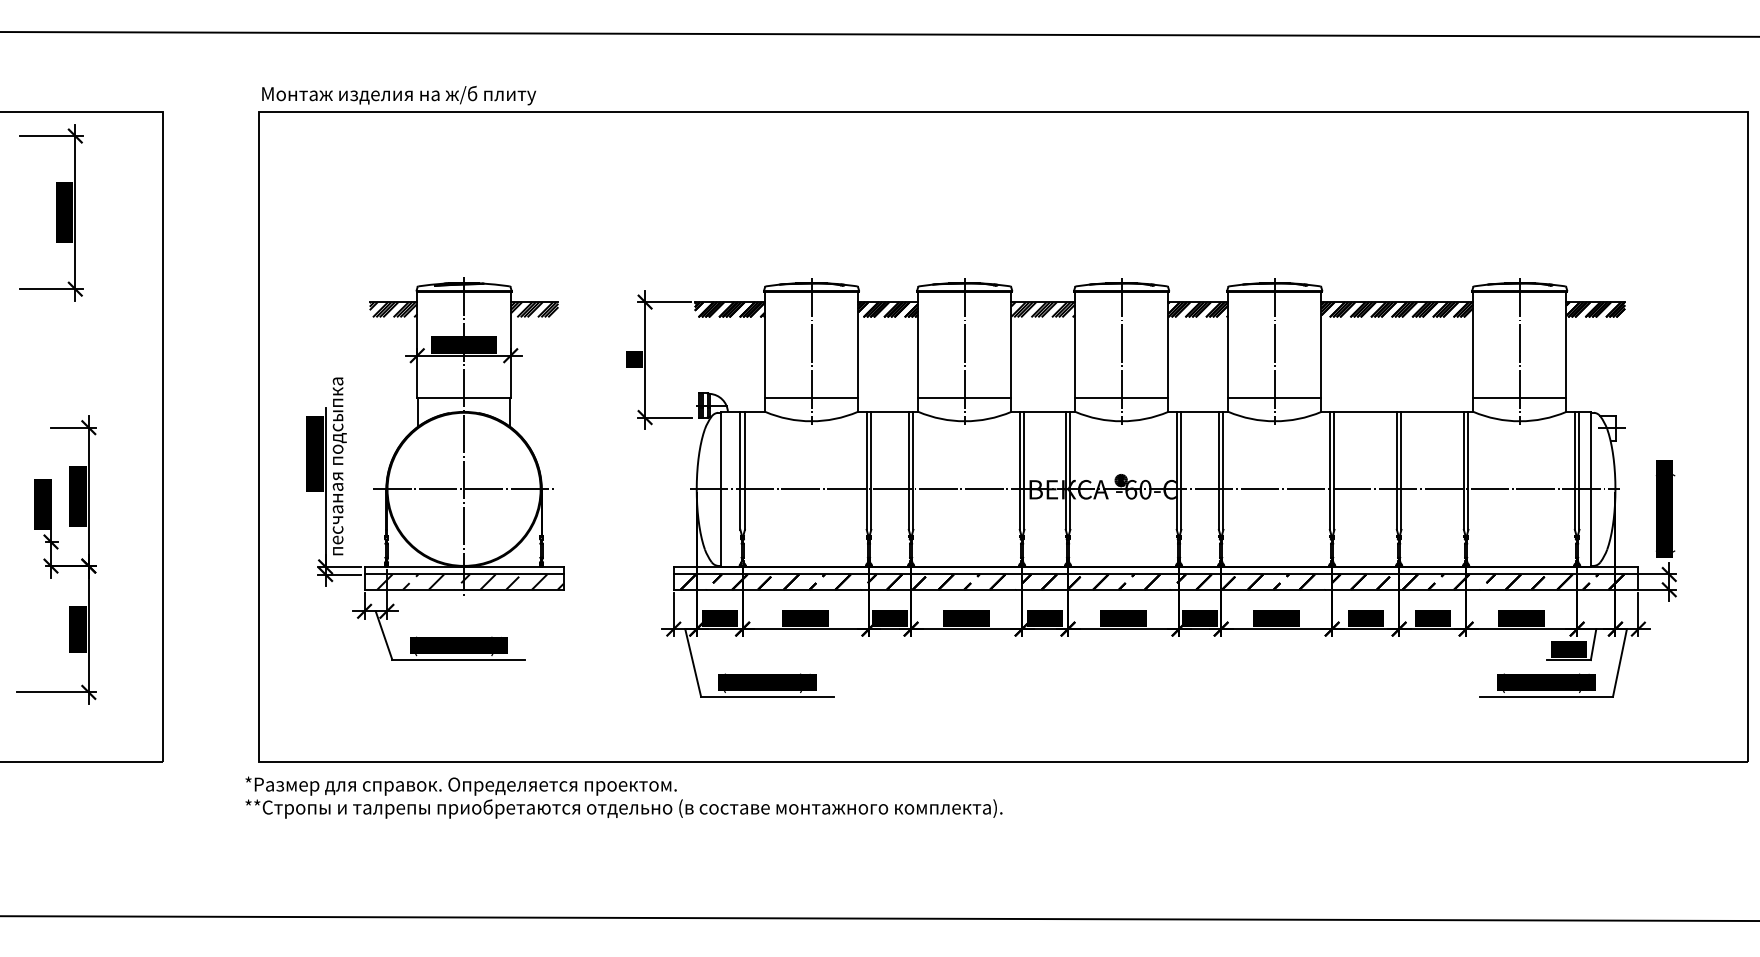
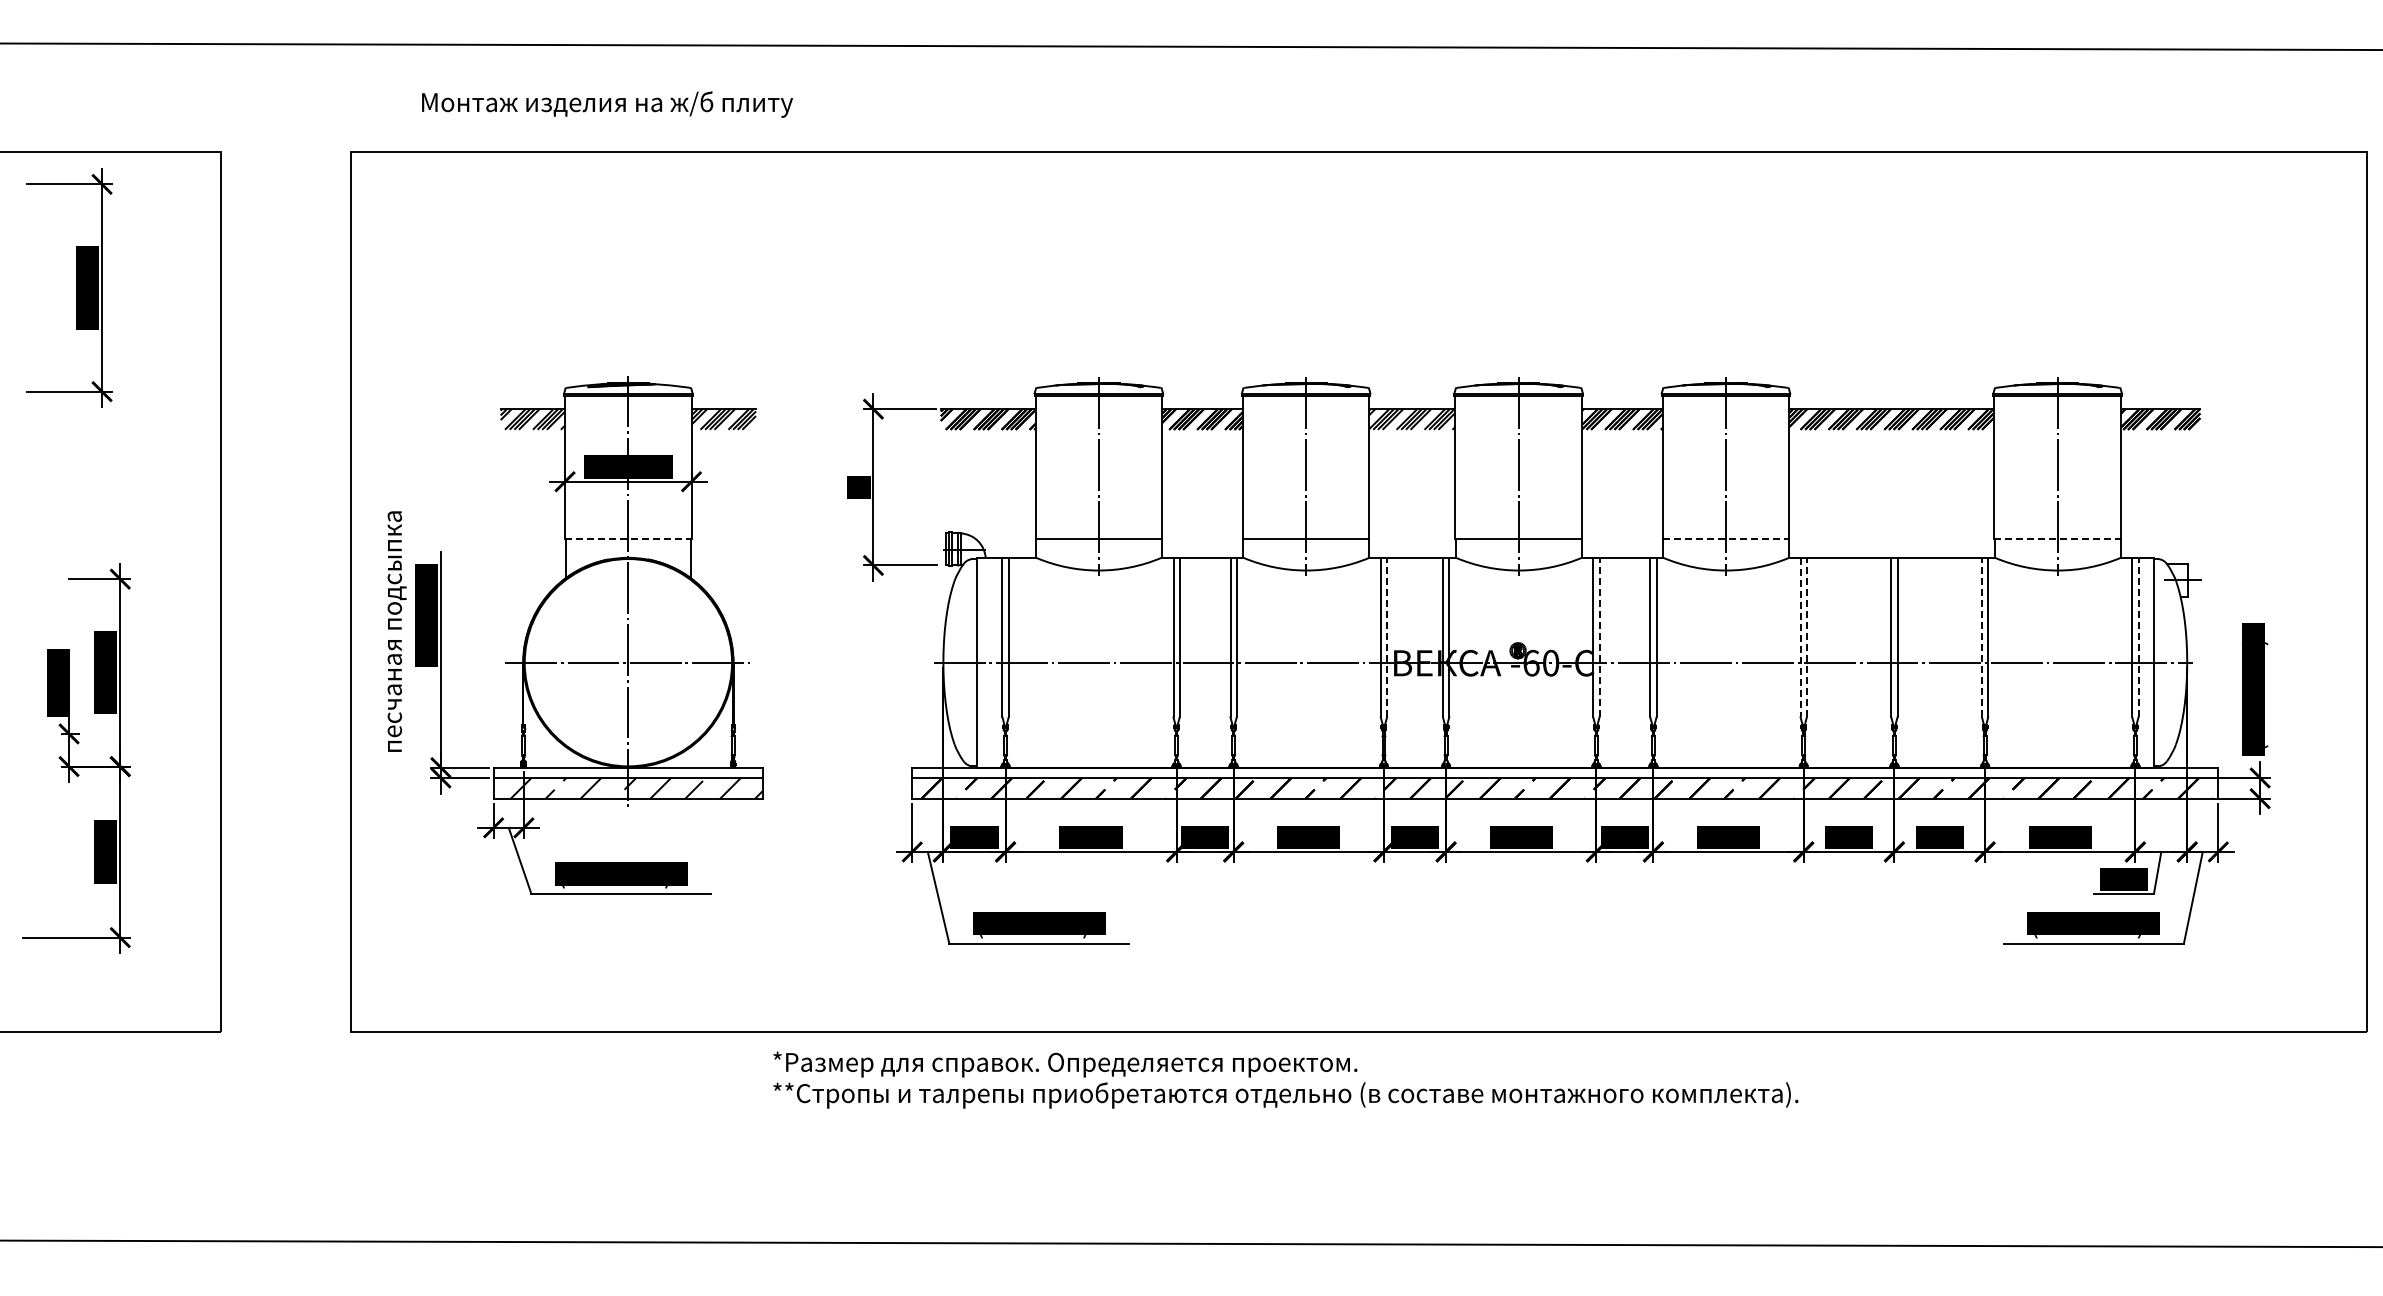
text: (399, 95) -> (607, 104), moved
line: (464, 397) -> (628, 538), solid -> dashed
line: (1275, 397) -> (1726, 538), solid -> dashed
line: (1520, 397) -> (2058, 538), solid -> dashed
text: (339, 466) -> (396, 631), moved
line: (1024, 470) -> (1387, 637), solid -> dashed
line: (1181, 470) -> (1599, 637), solid -> dashed
line: (1329, 470) -> (1800, 637), solid -> dashed
line: (1334, 470) -> (1806, 637), solid -> dashed
line: (1463, 470) -> (1981, 637), solid -> dashed
line: (1579, 470) -> (2138, 637), solid -> dashed
text: (623, 797) -> (1285, 1079), moved

